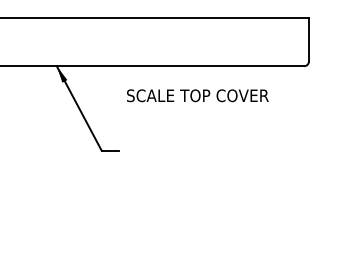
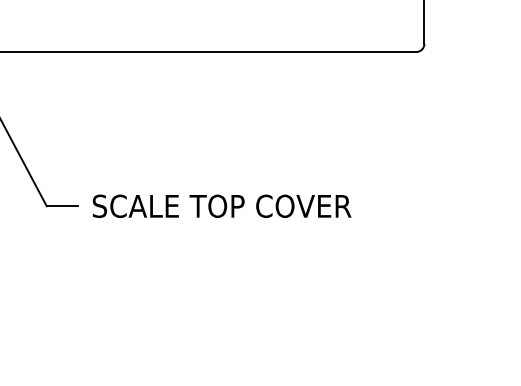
text: (197, 95) -> (221, 205), moved

